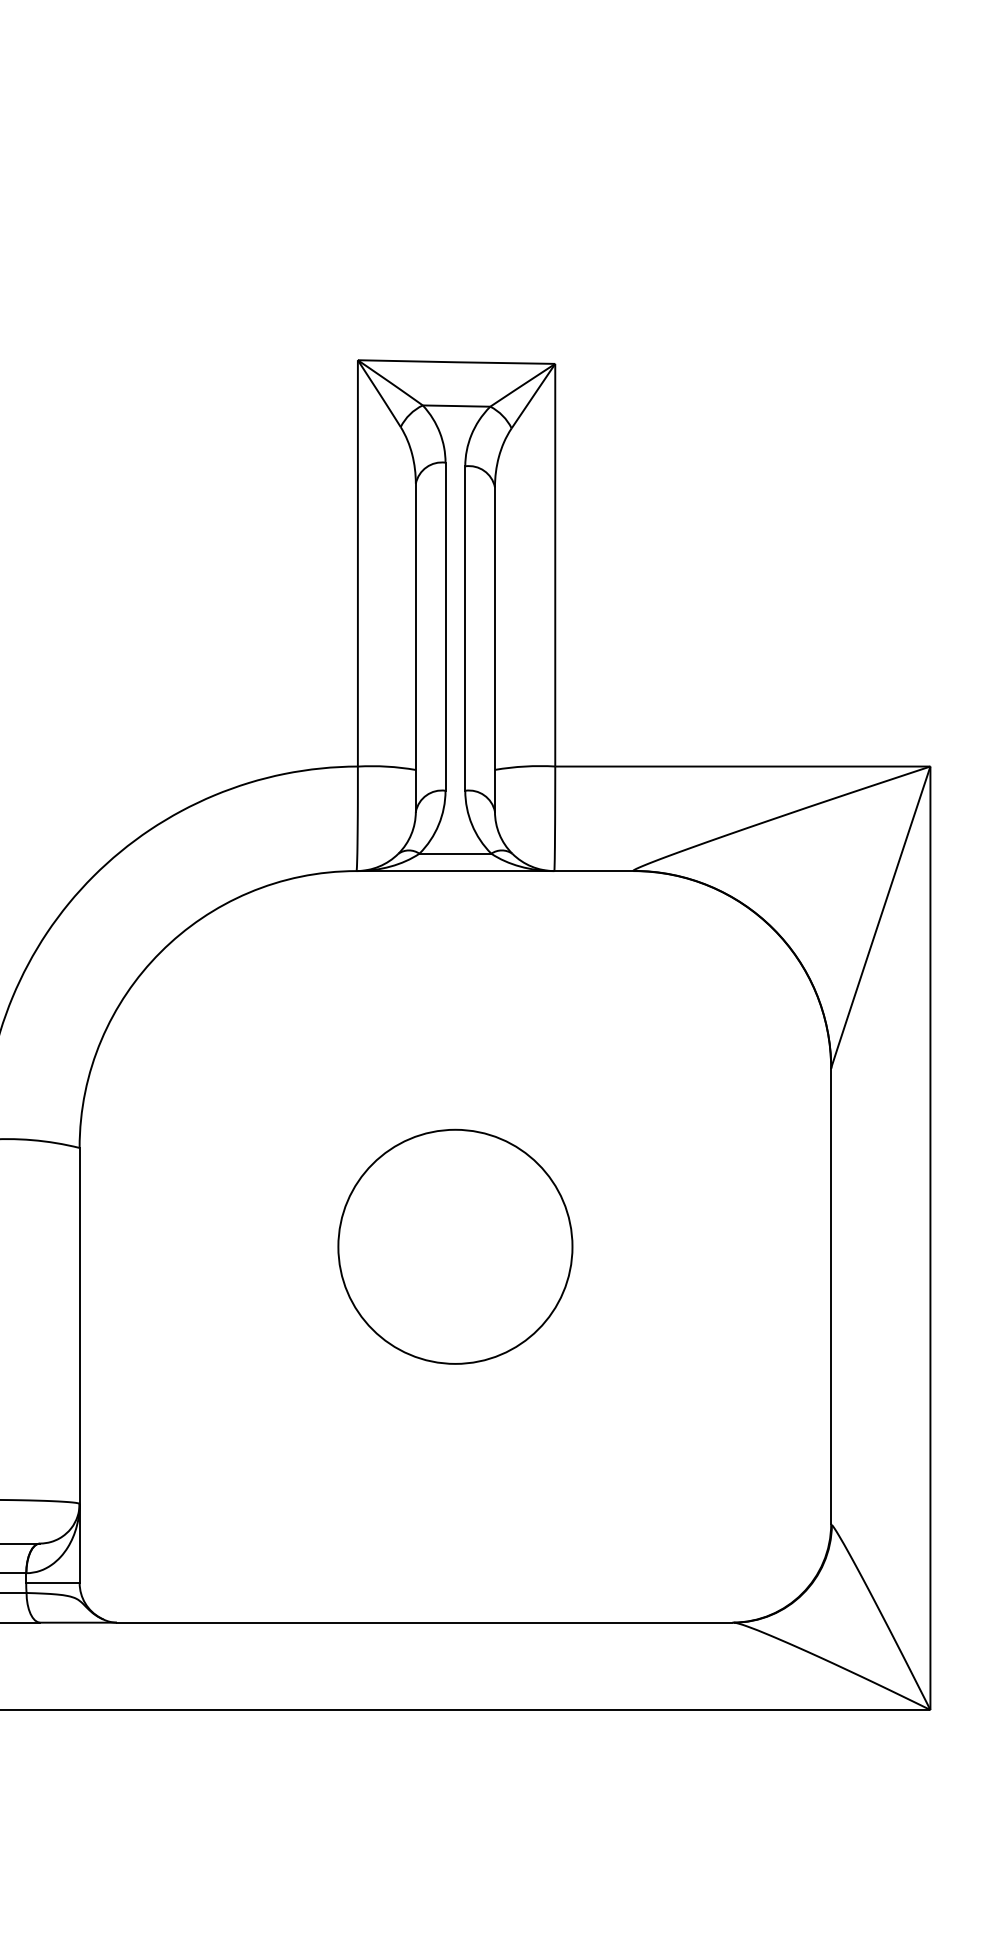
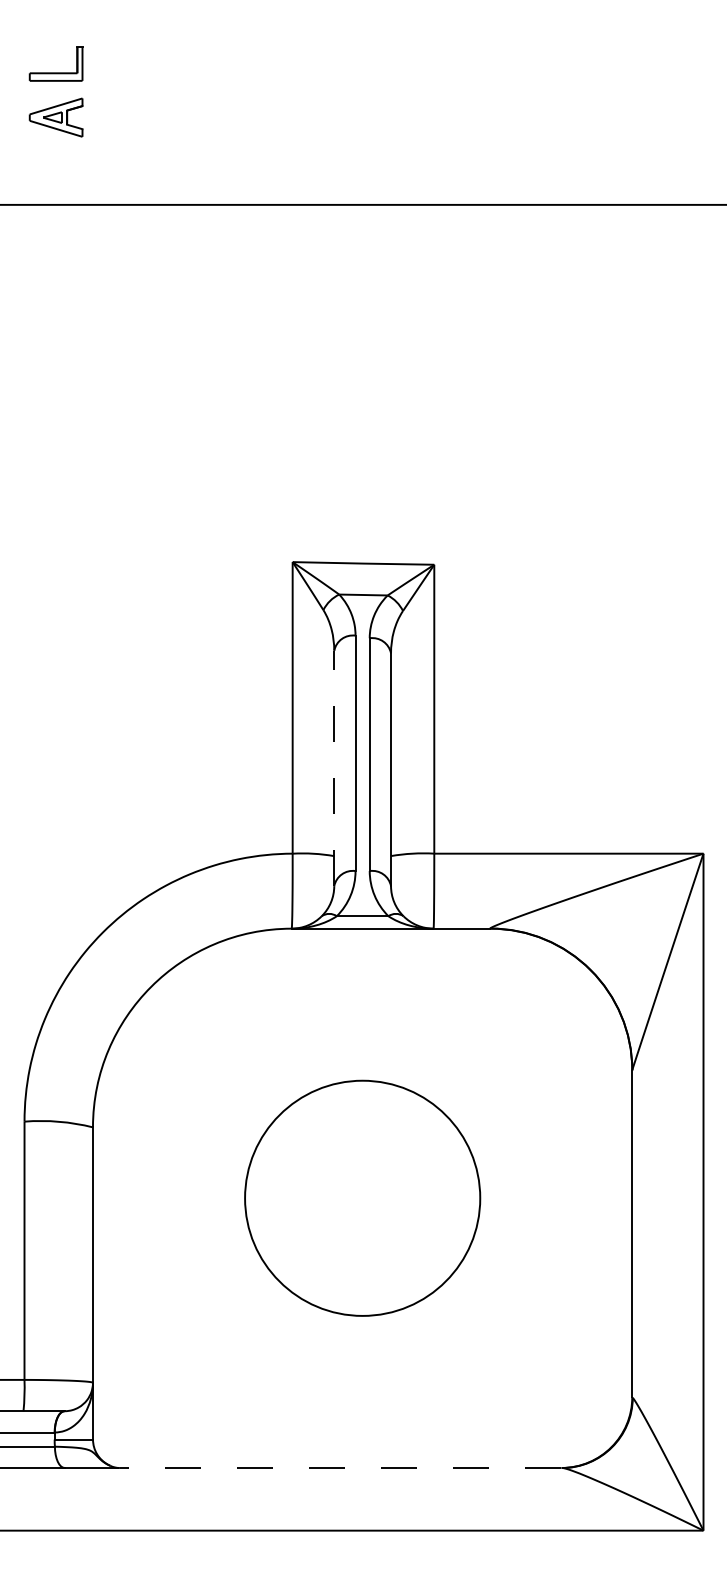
line: (416, 647) -> (334, 768), solid -> dashed
circle: (455, 1247) -> (362, 1198), size x1.4
line: (424, 1623) -> (340, 1468), solid -> dashed

